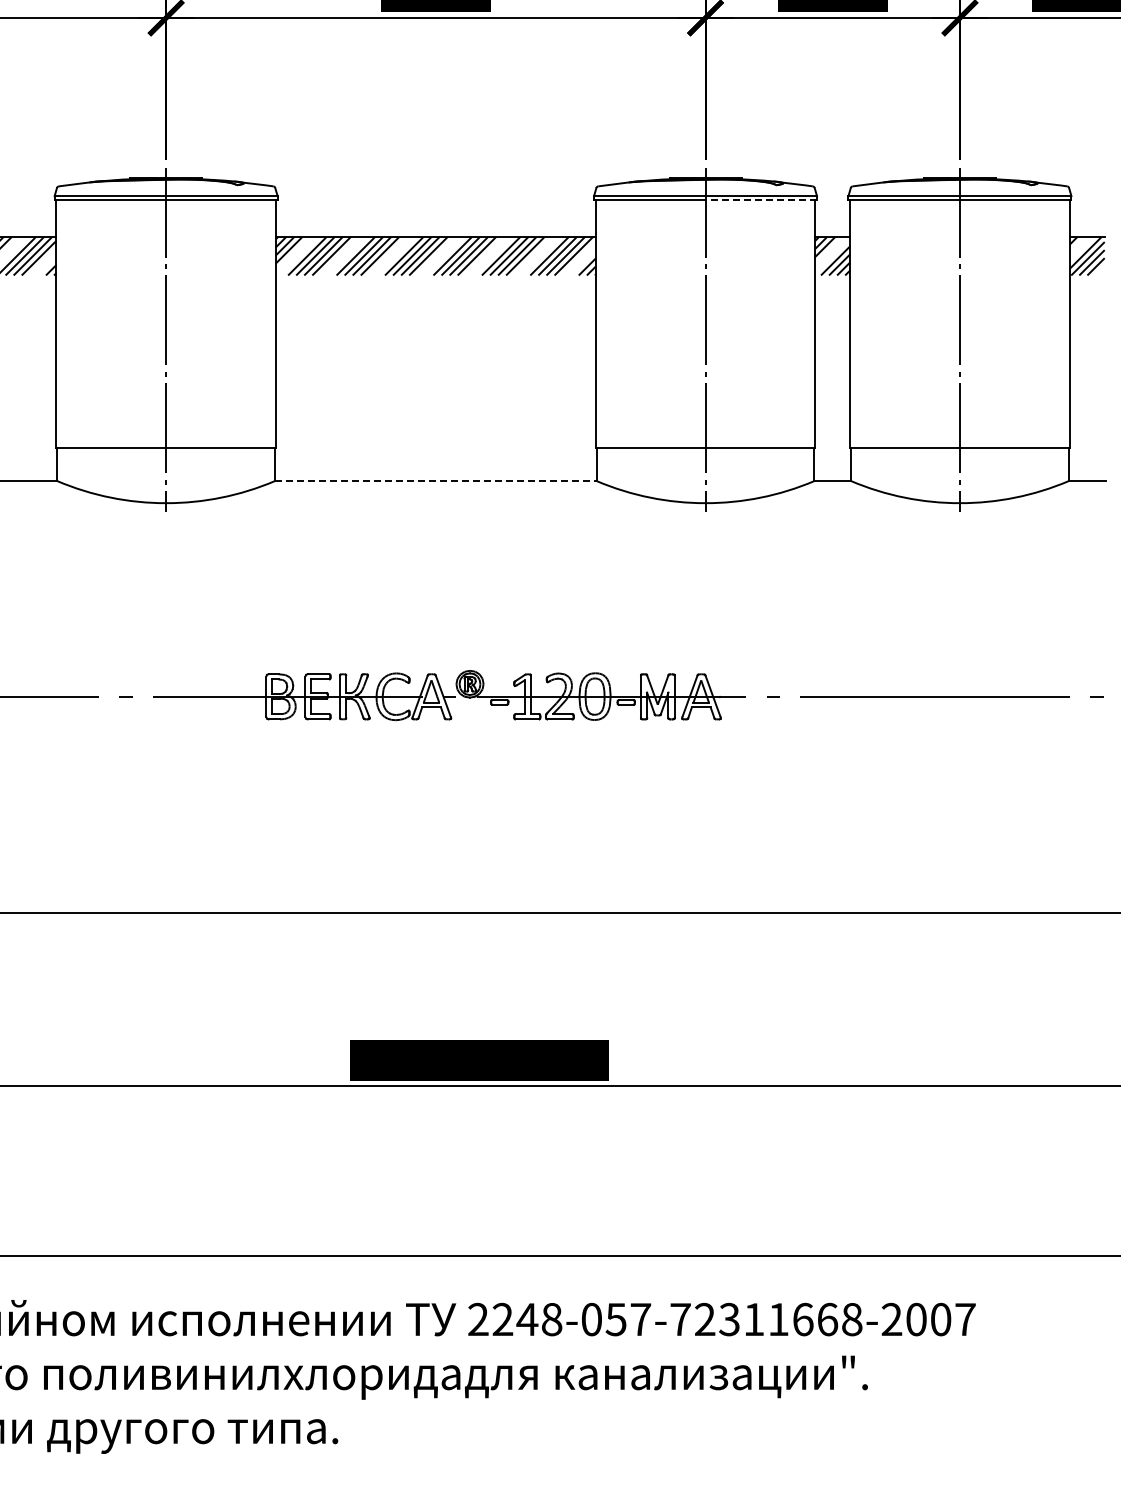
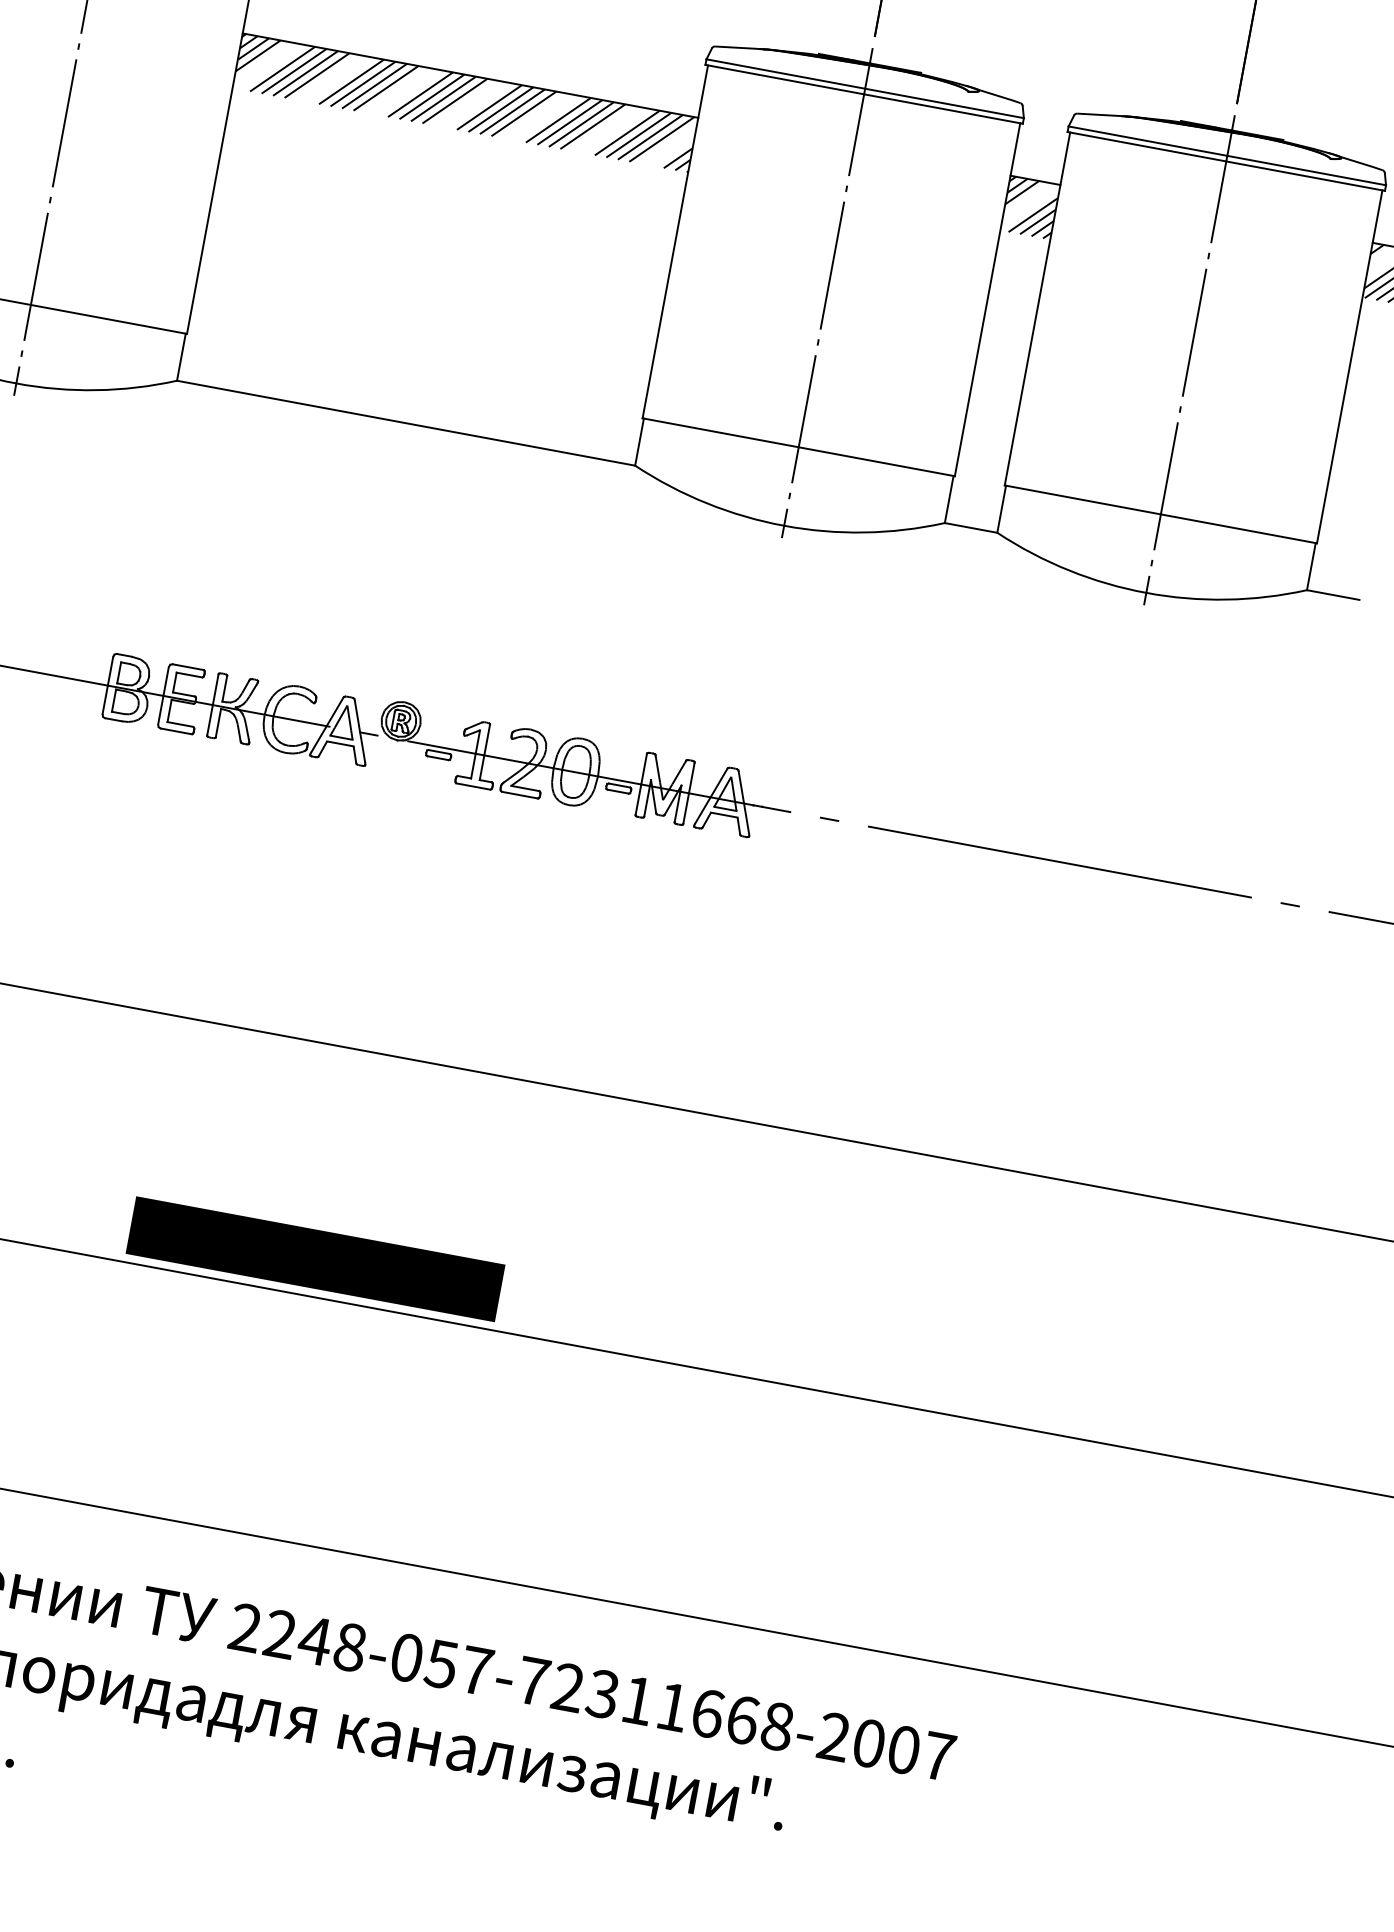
line: (761, 200) -> (943, 109), dashed -> solid
line: (435, 481) -> (405, 423), dashed -> solid

